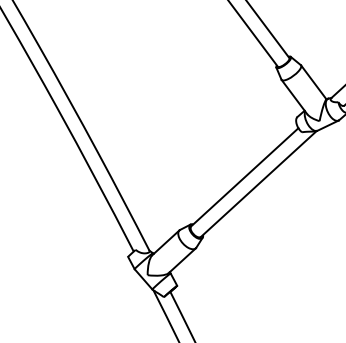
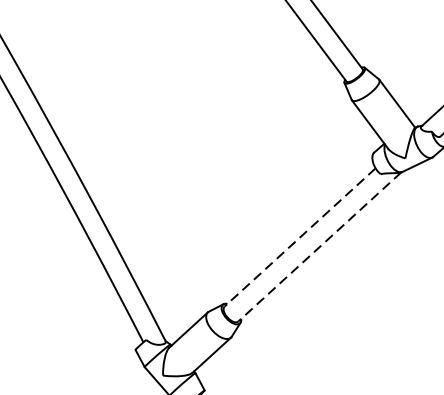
line: (244, 177) -> (299, 237), solid -> dashed
line: (258, 184) -> (319, 247), solid -> dashed

